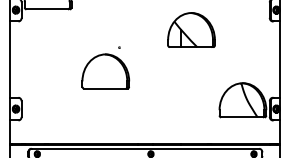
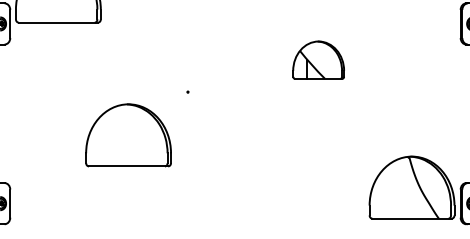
part: (191, 29) -> (318, 59), size x0.6
part: (105, 71) -> (128, 135), moved

